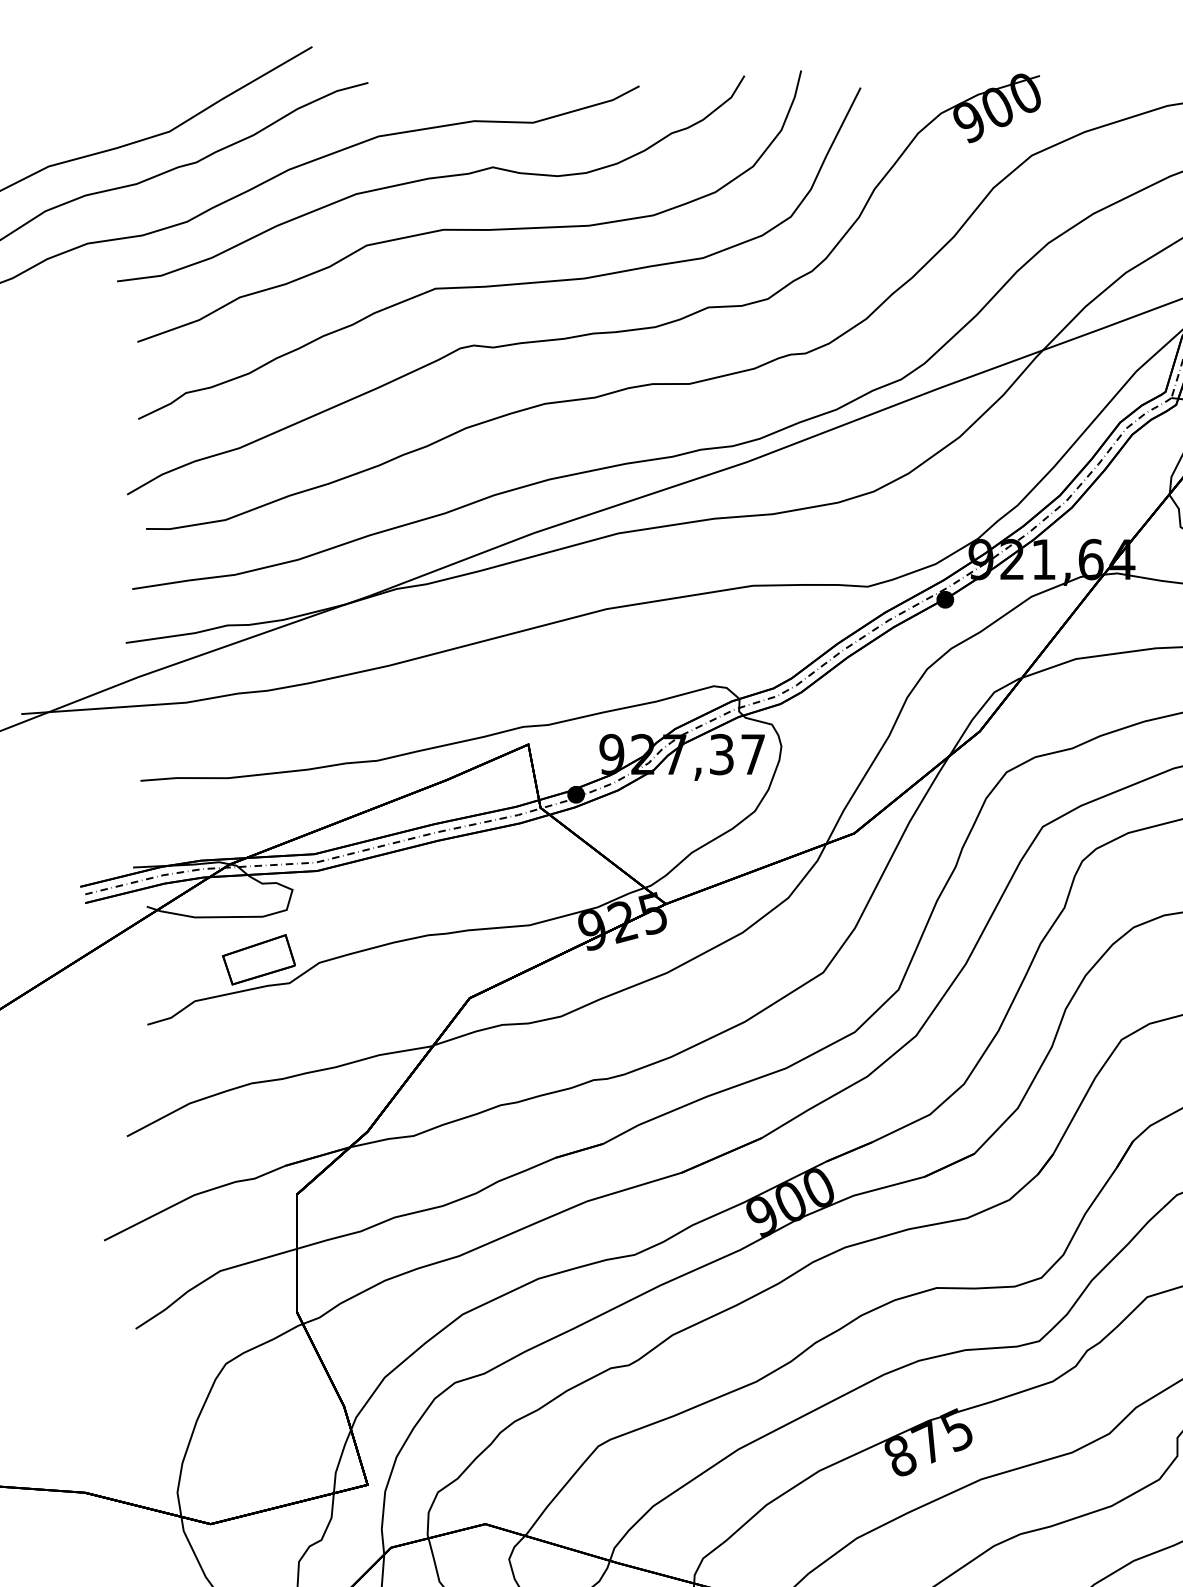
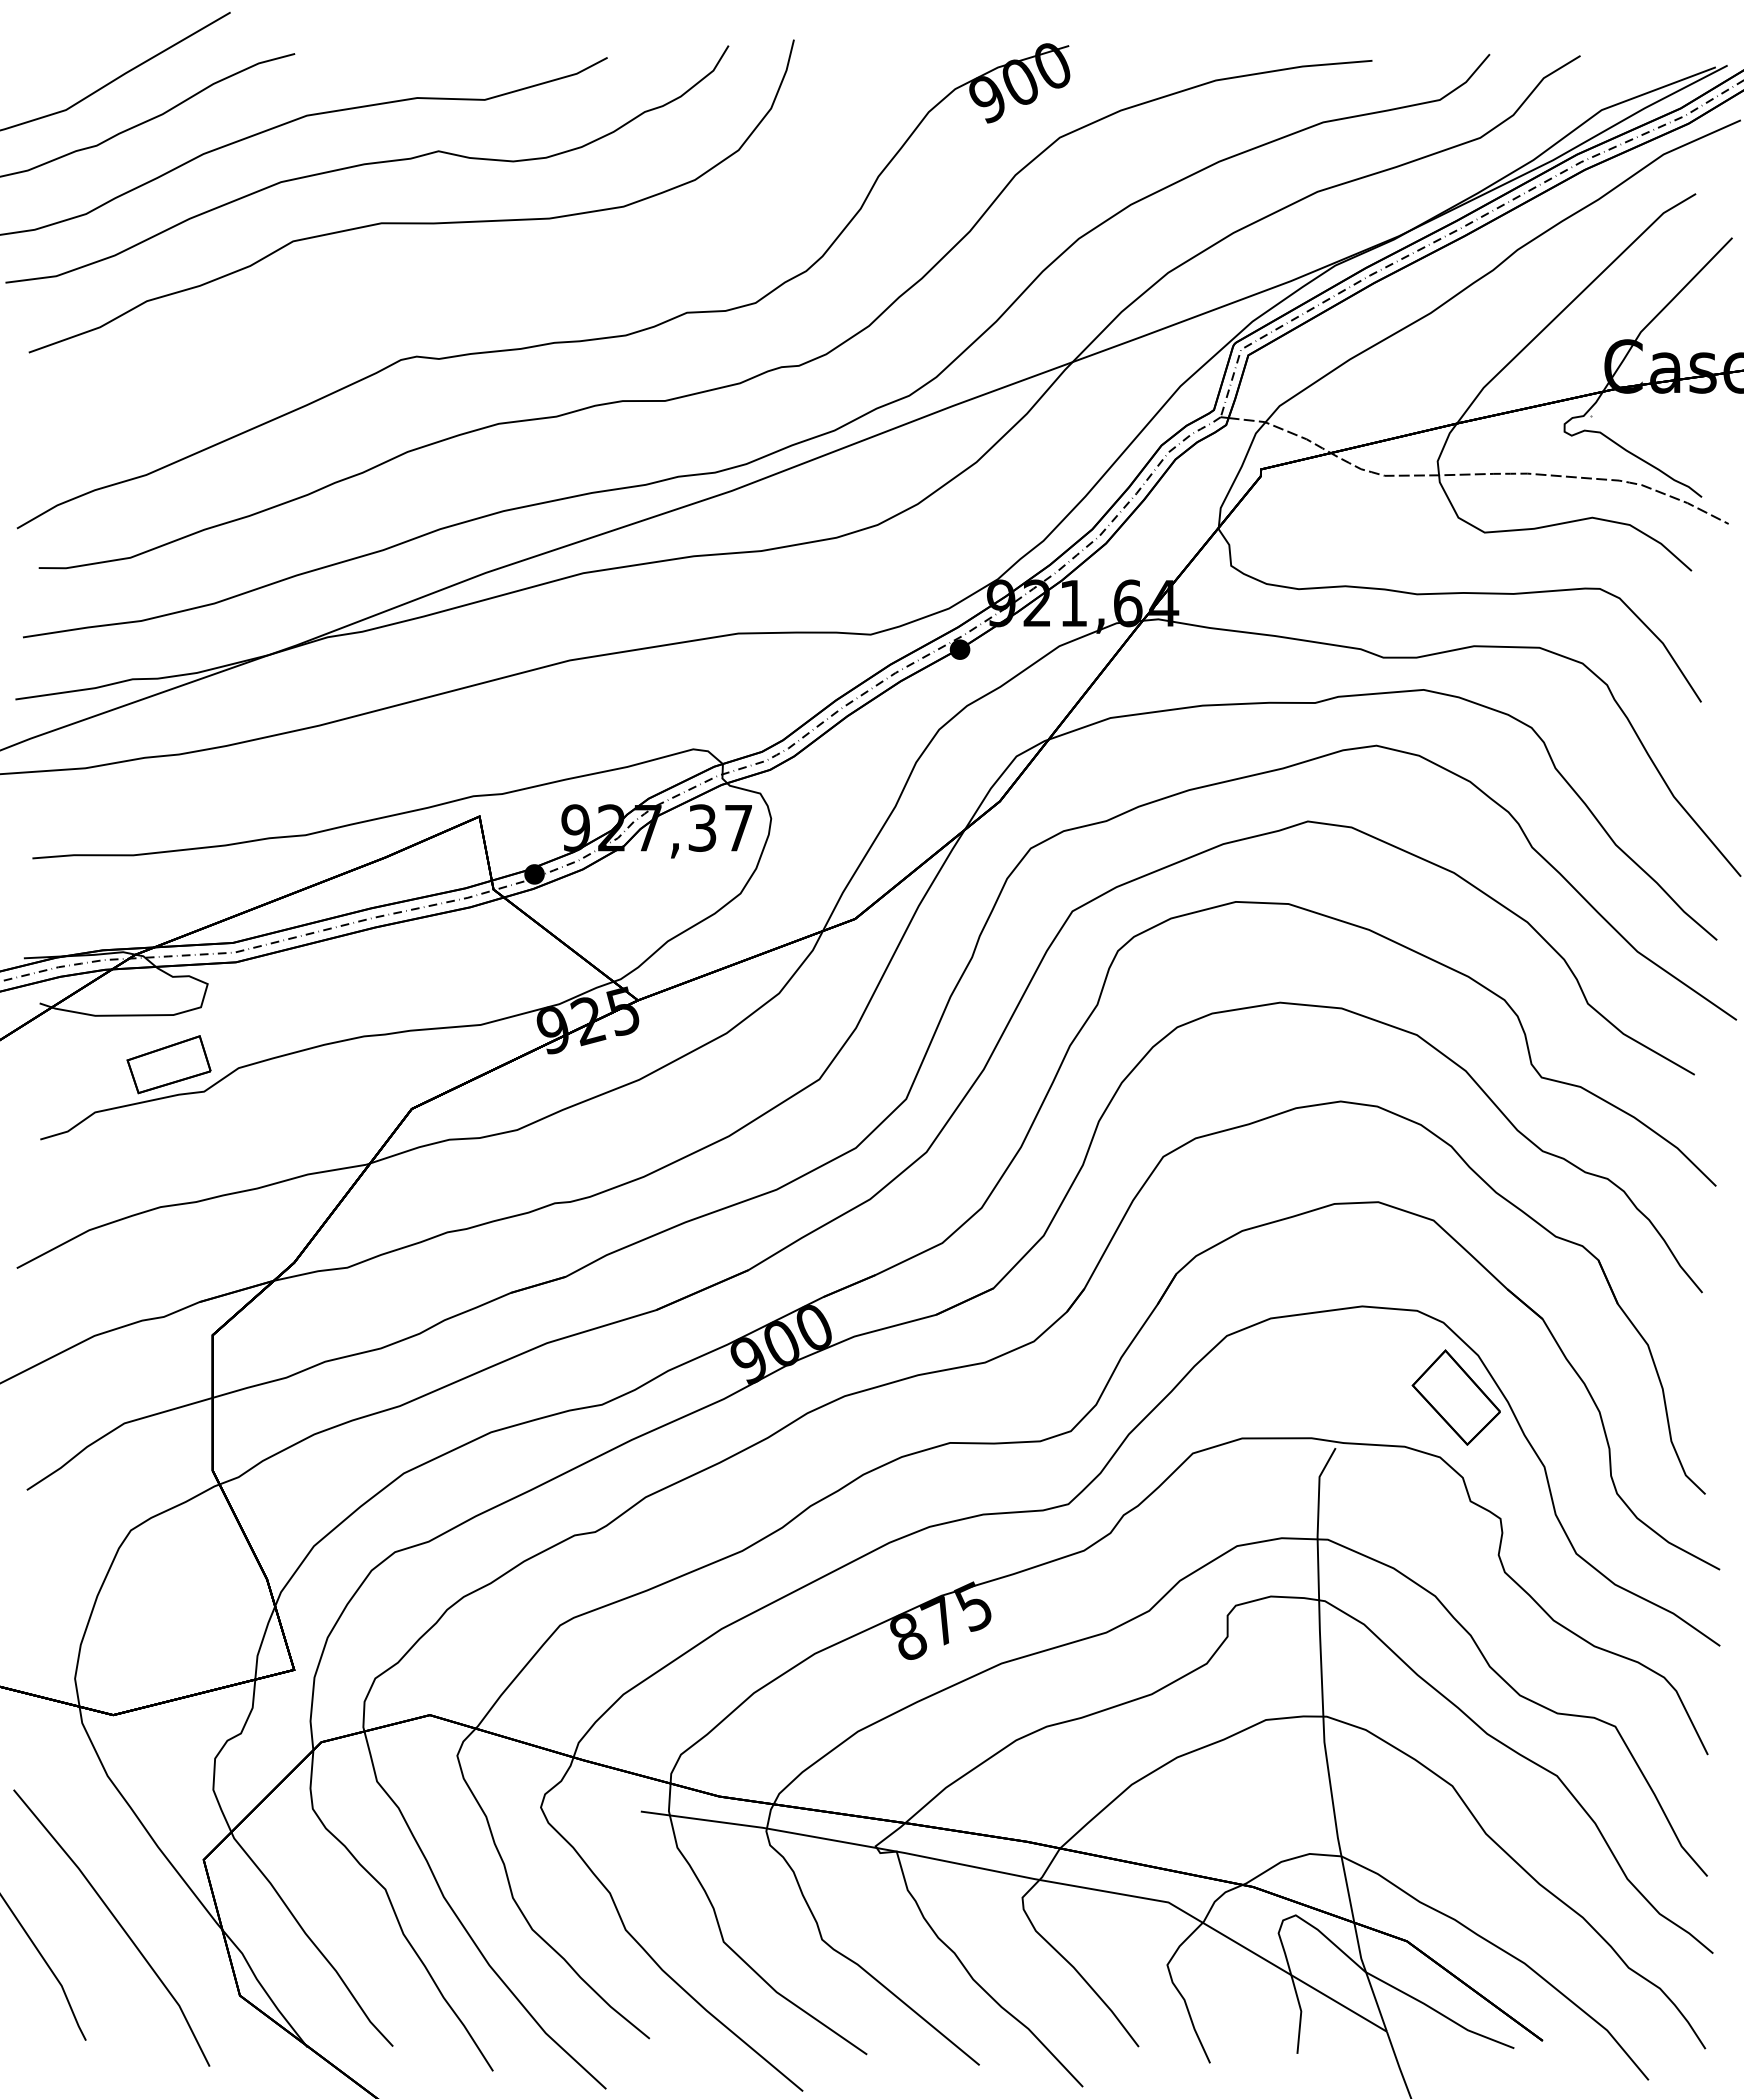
curve: (499, 284) -> (446, 286), removed

